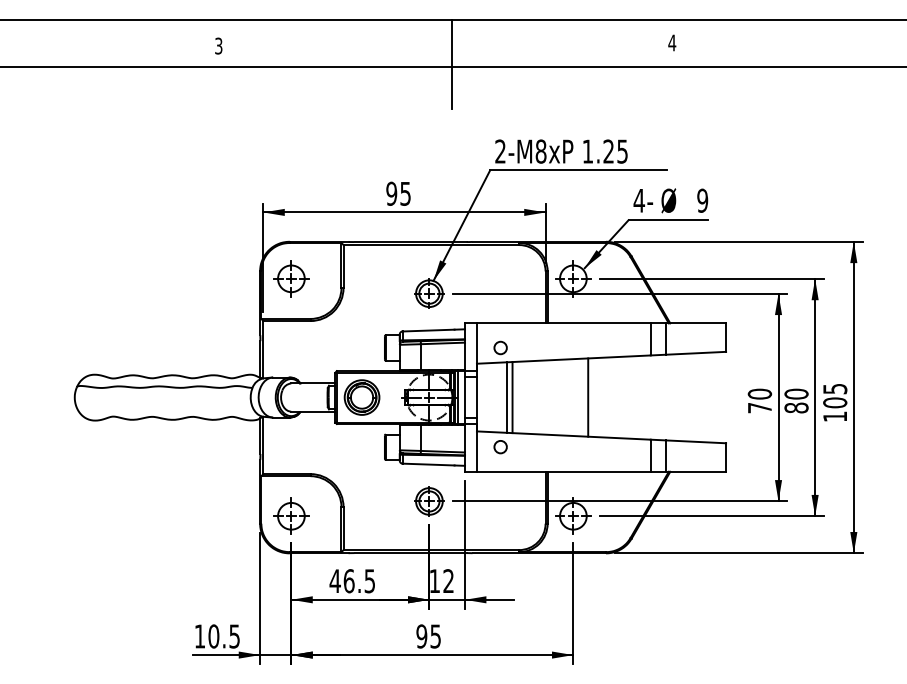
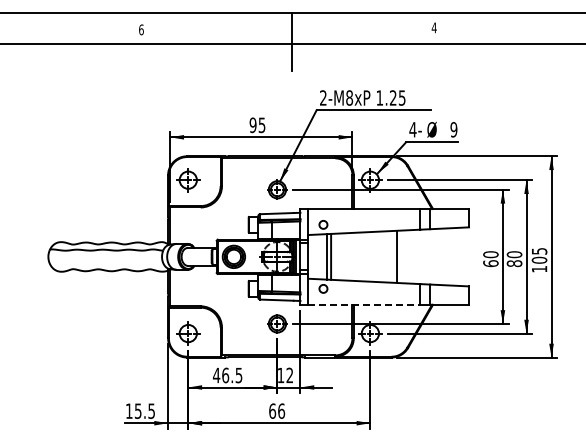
text: (218, 45) -> (141, 29), 3 -> 6
line: (588, 396) -> (397, 256), moved
text: (759, 407) -> (490, 263), 70 -> 60
line: (564, 471) -> (364, 304), solid -> dashed
text: (212, 635) -> (137, 410), 10.5 -> 15.5
text: (429, 635) -> (277, 410), 95 -> 66

